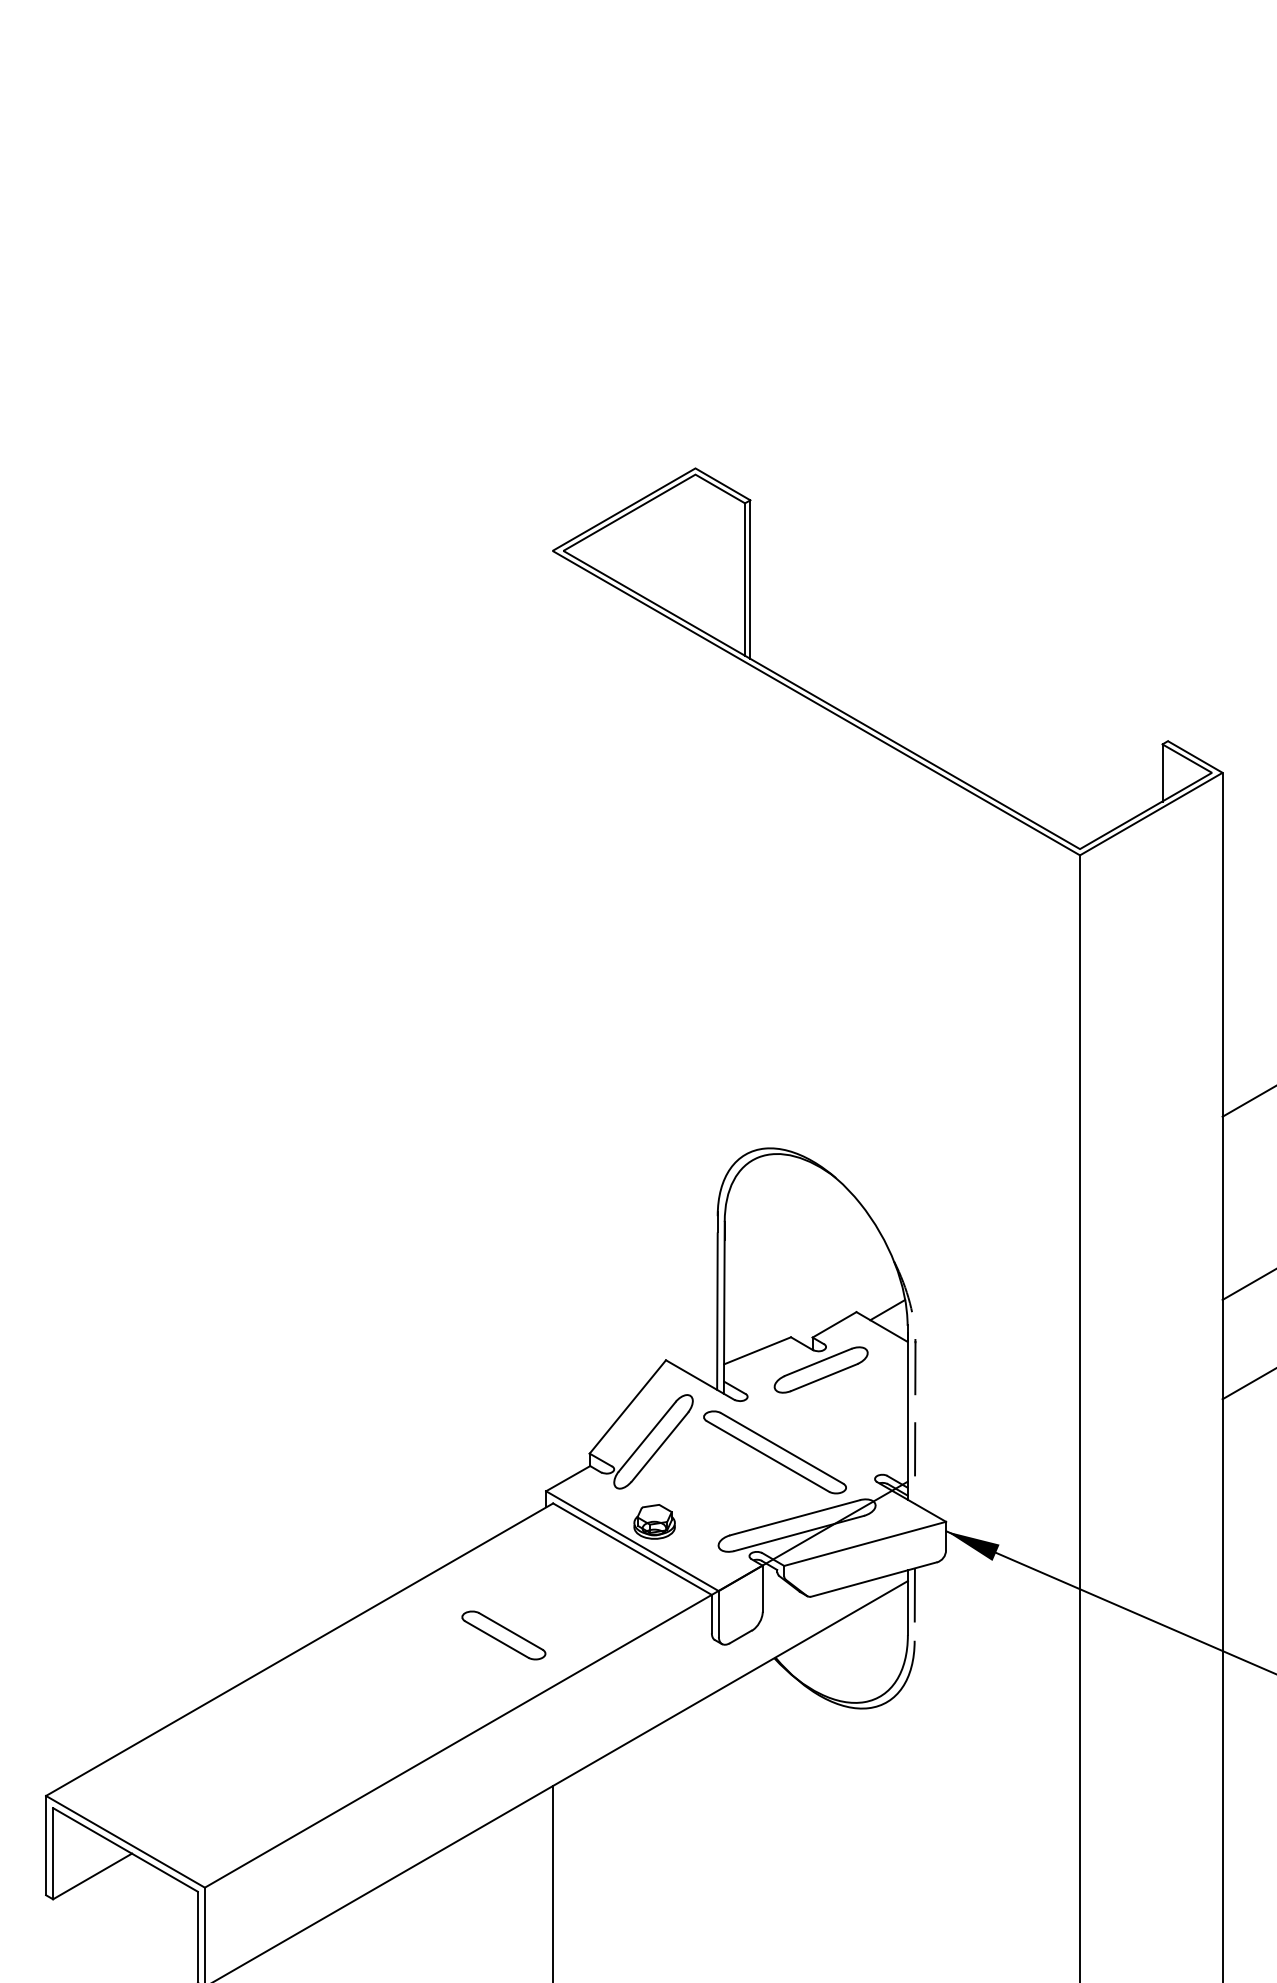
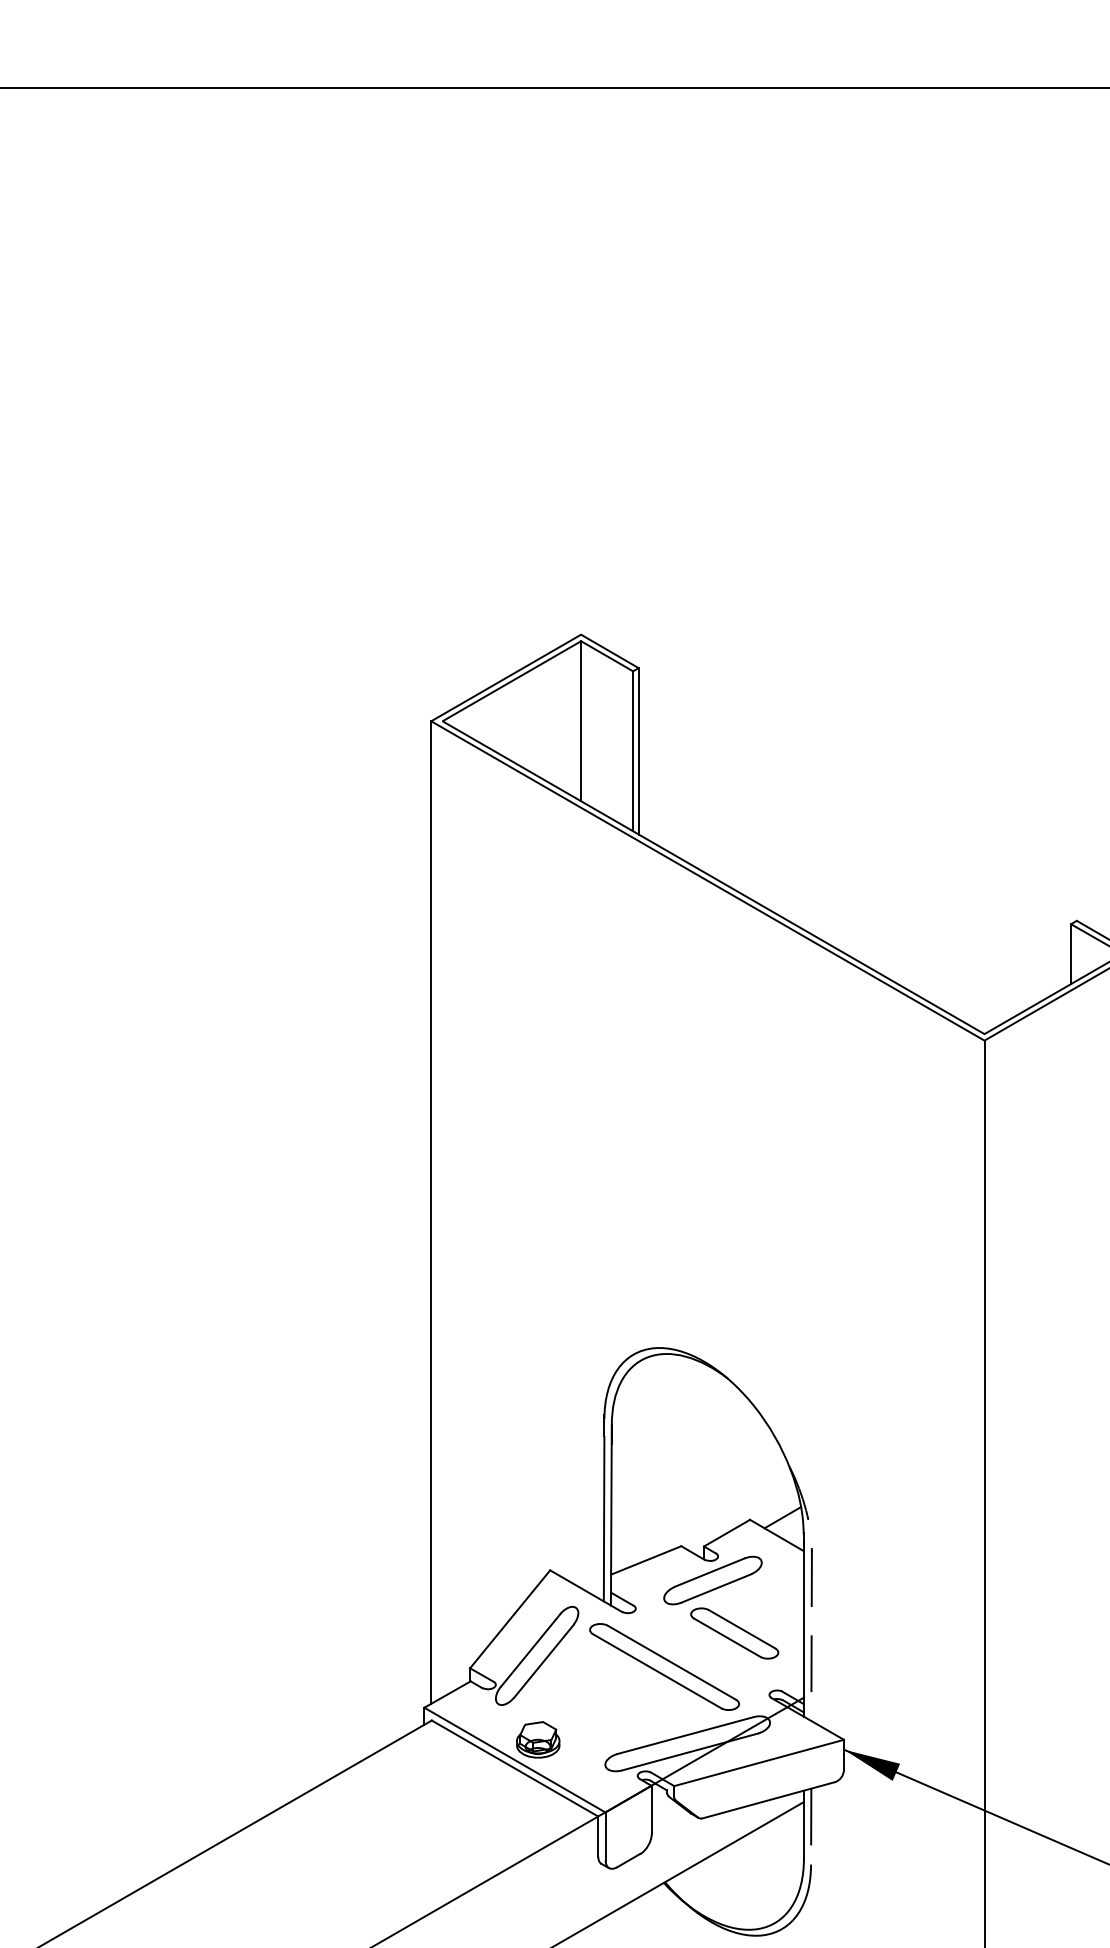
line: (695, 550) -> (581, 720), added
line: (552, 1018) -> (431, 1211), added
part: (503, 1635) -> (734, 1633), moved

